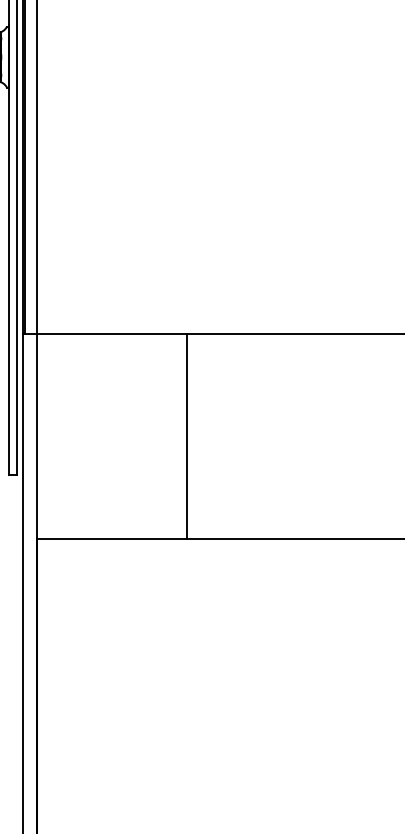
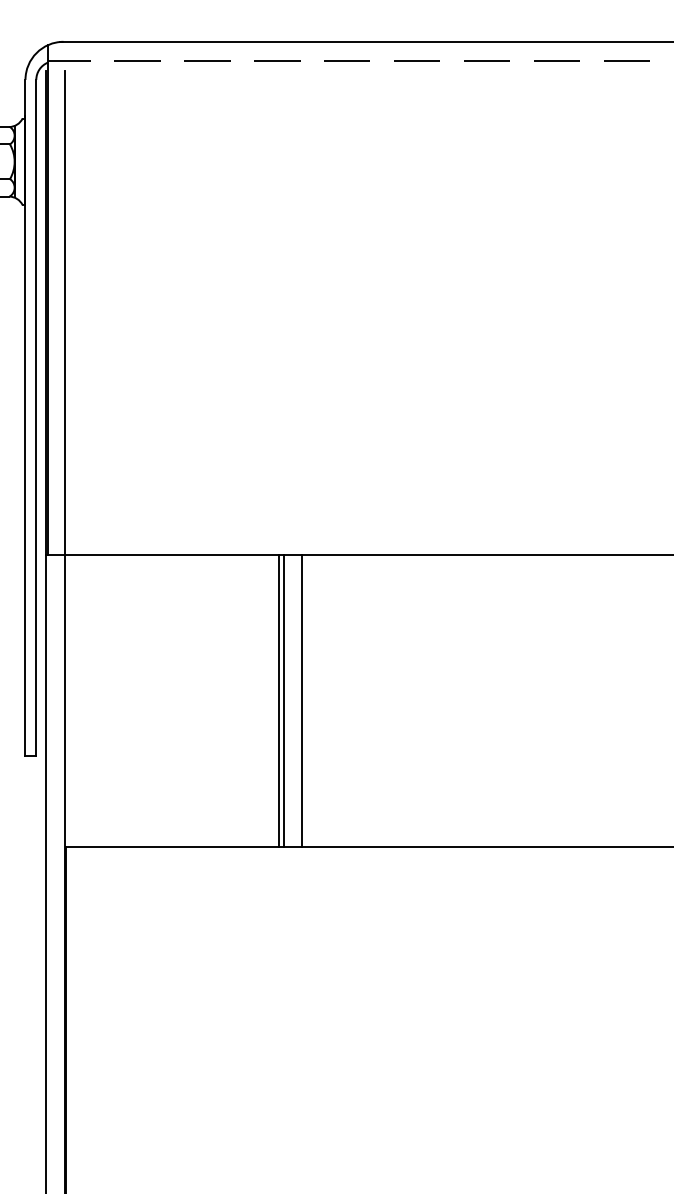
line: (190, 435) -> (283, 700), added
line: (203, 435) -> (302, 700), added

